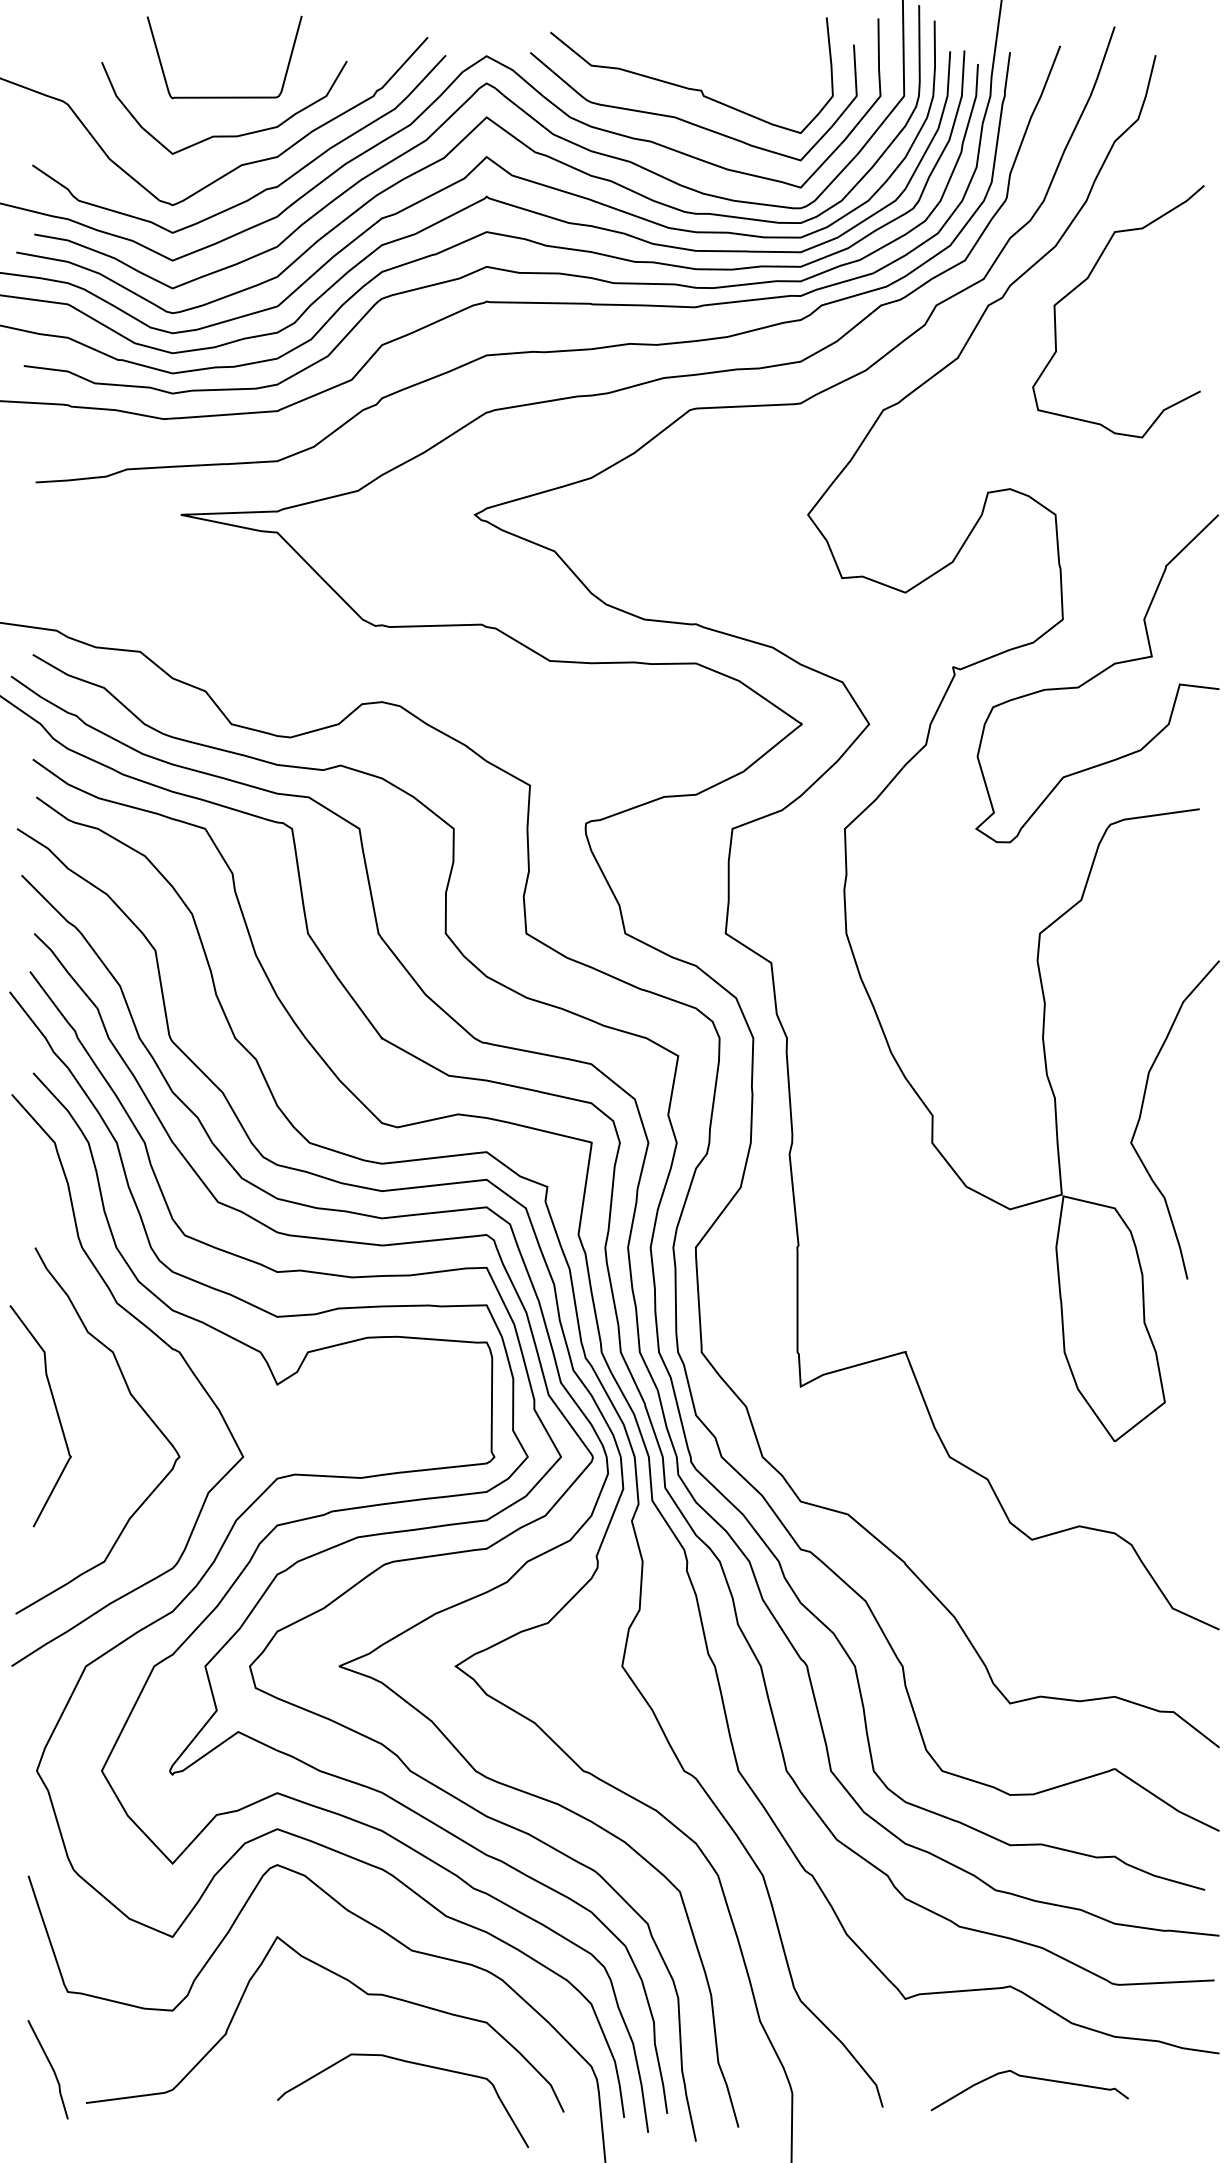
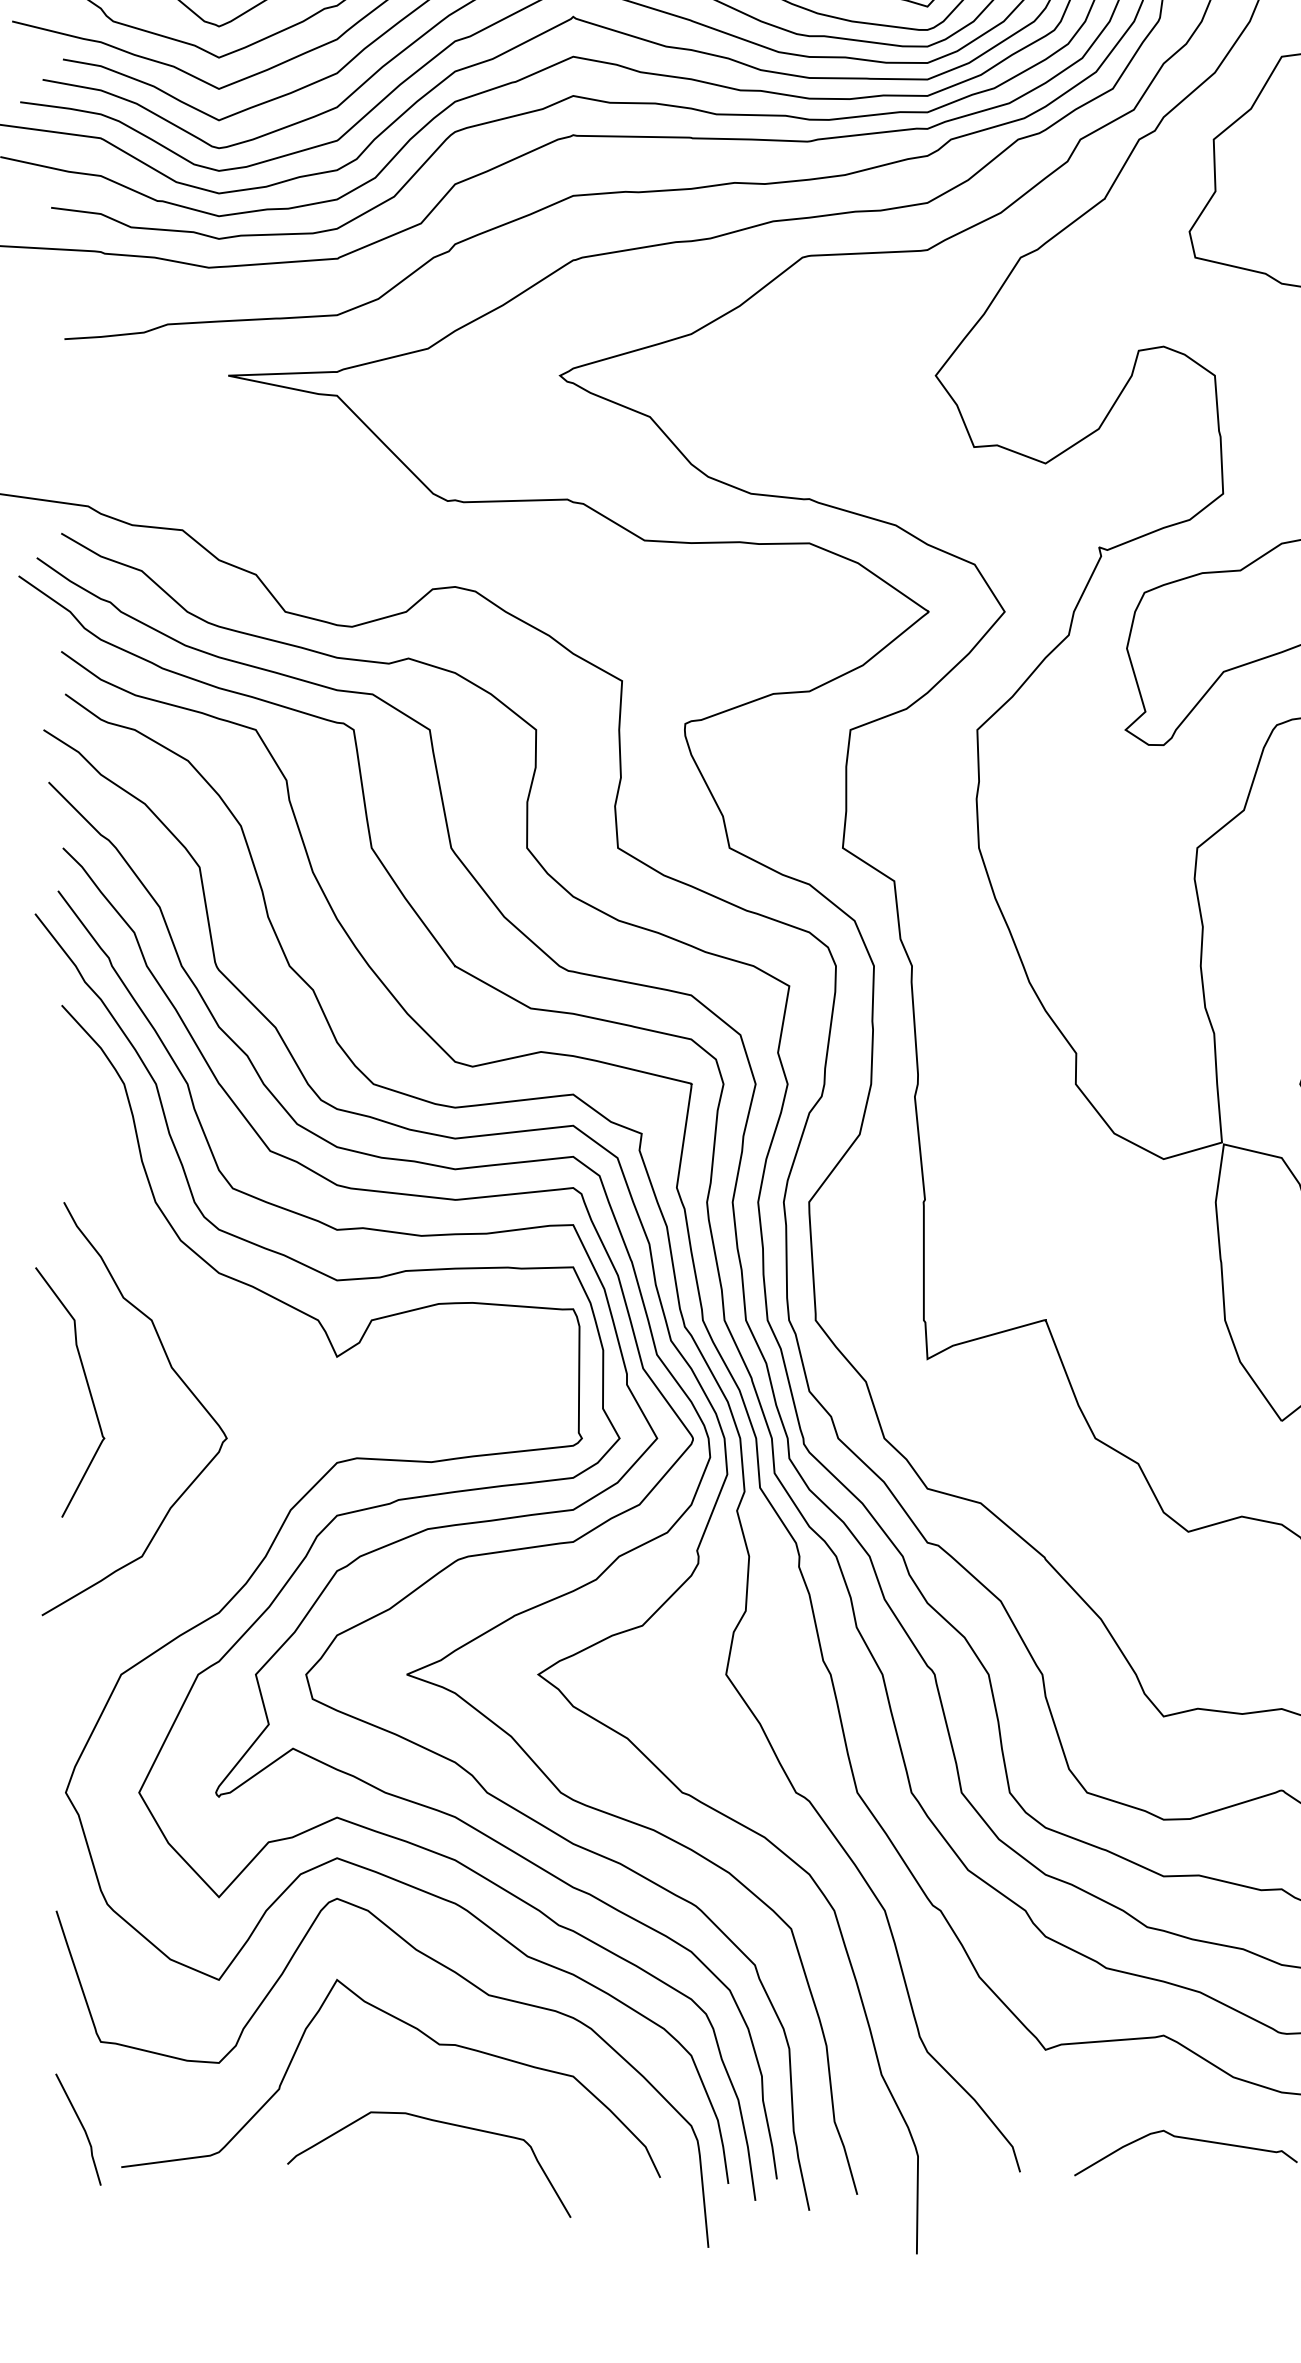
curve: (158, 1338) -> (203, 1304), removed
curve: (414, 2064) -> (442, 2123), moved

